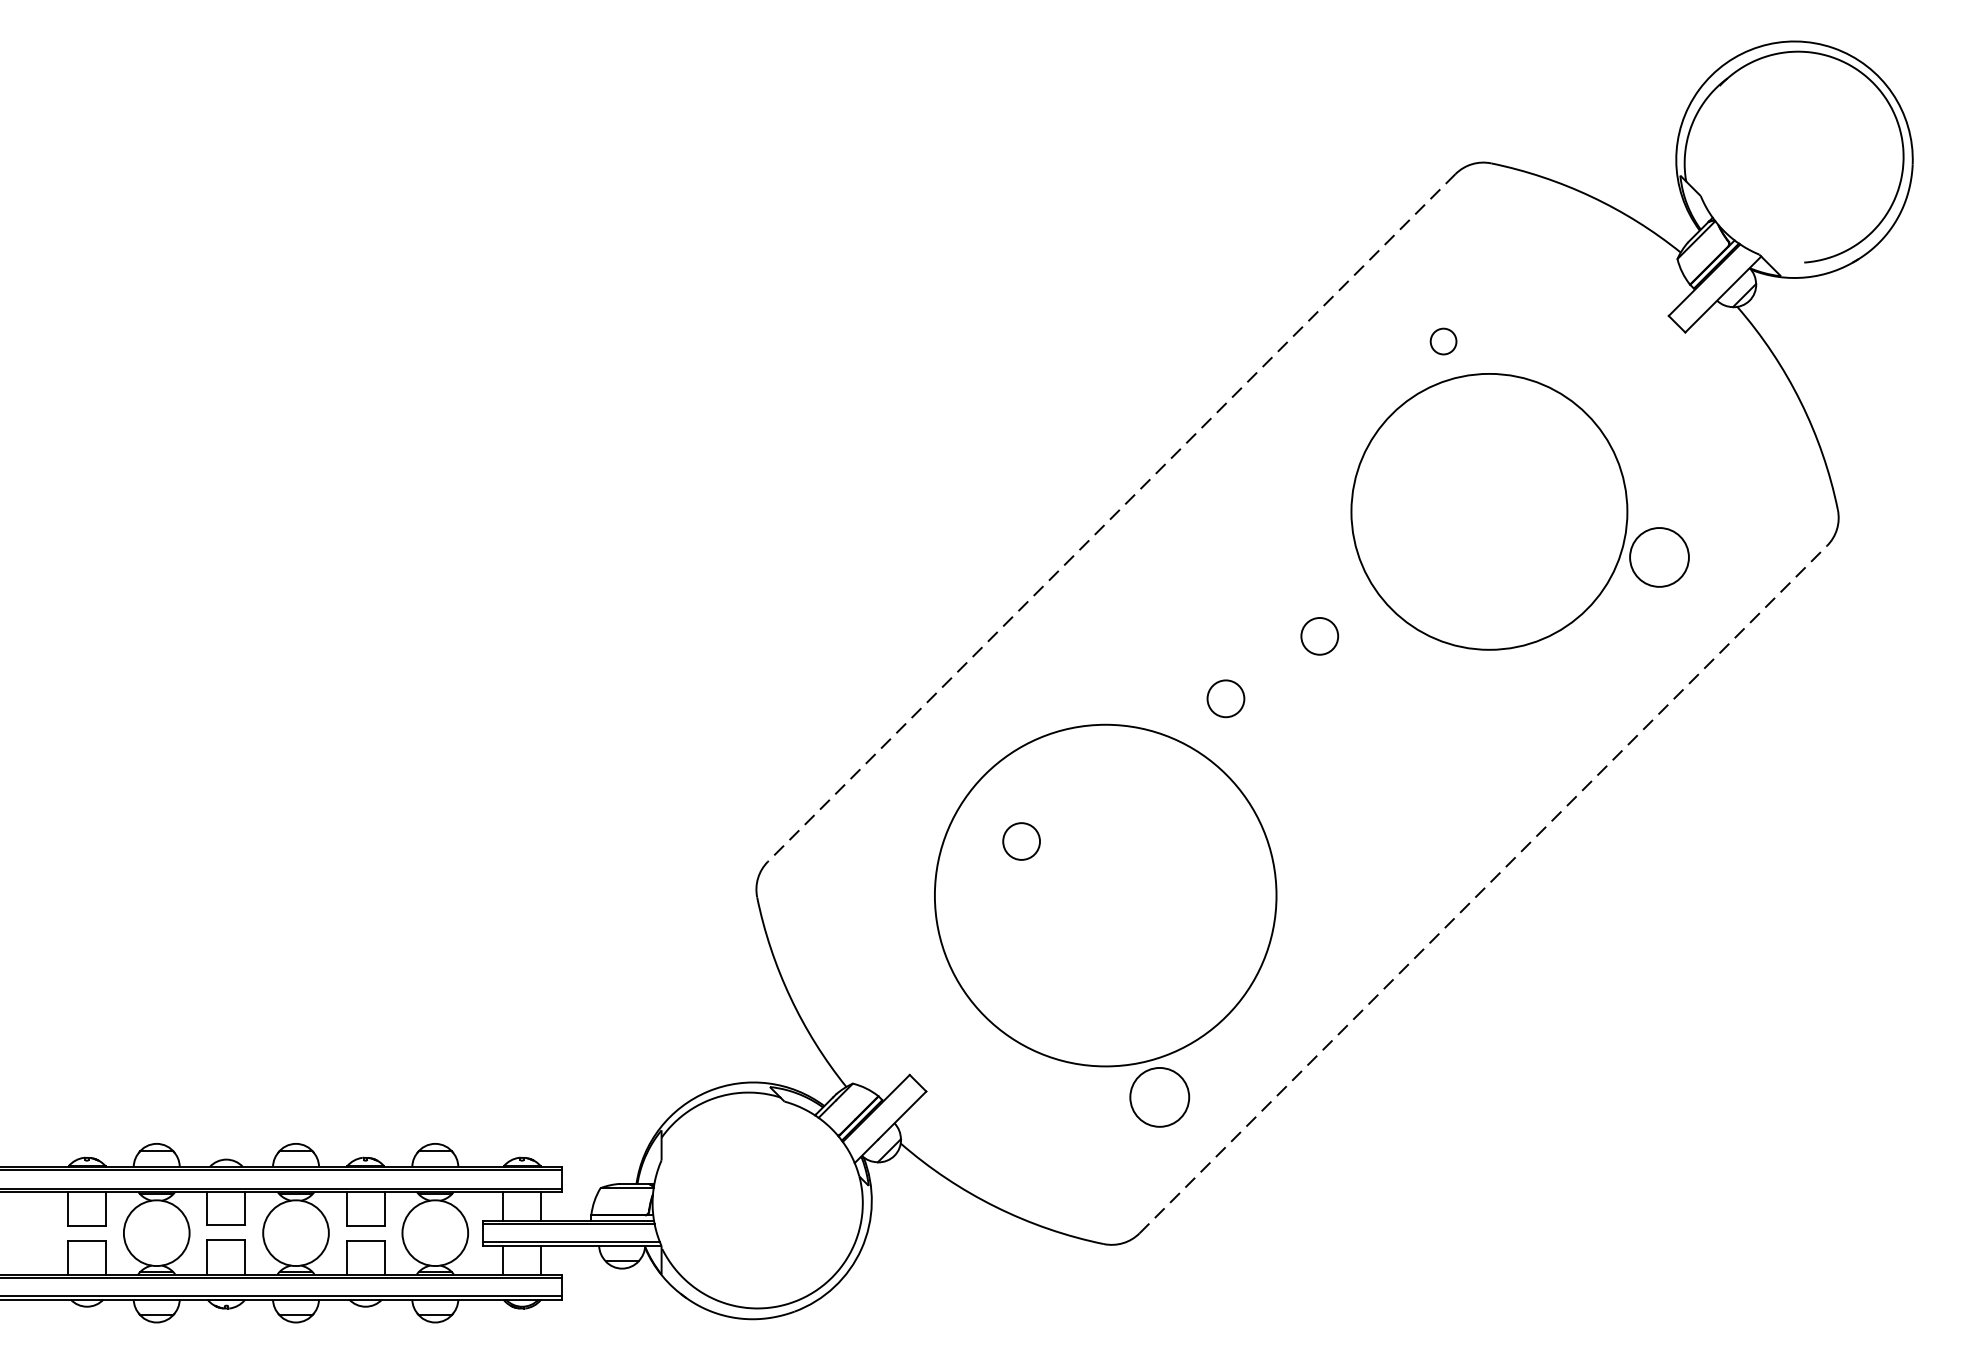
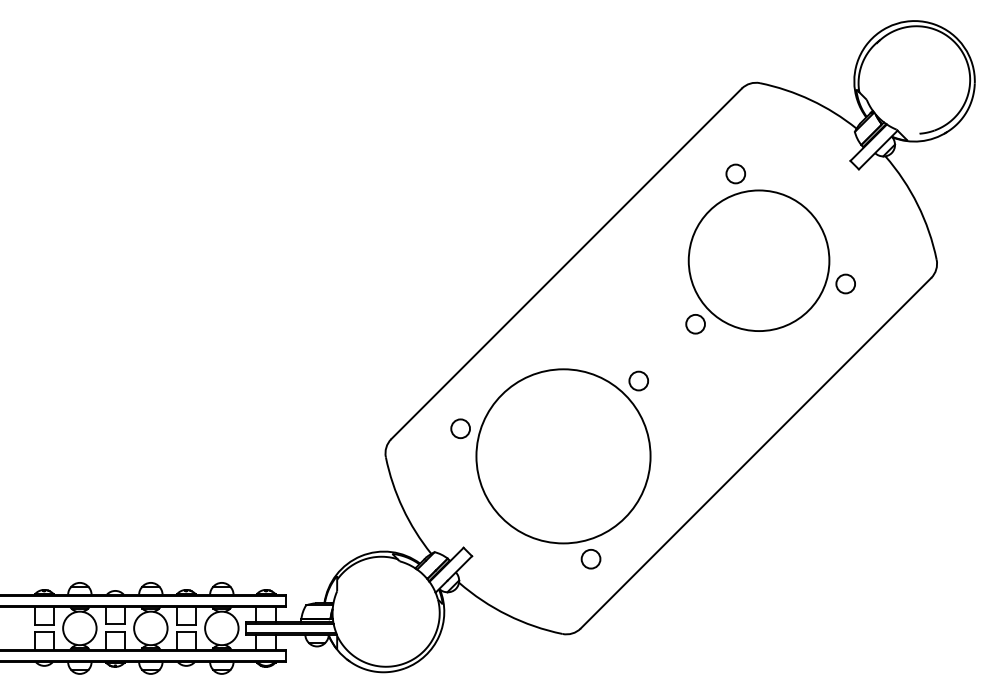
circle: (1443, 340) -> (735, 173), size x1.43
line: (1111, 517) -> (566, 263), dashed -> solid
circle: (1659, 556) -> (845, 283), size x0.62
circle: (1319, 636) -> (695, 324), moved
circle: (1225, 697) -> (638, 380), moved
circle: (1021, 840) -> (460, 428), moved
line: (1484, 889) -> (756, 453), dashed -> solid
circle: (1158, 1096) -> (590, 558), size x0.62

